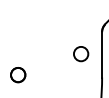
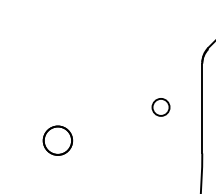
circle: (81, 54) -> (161, 107), size x0.6
circle: (18, 75) -> (58, 141), moved

